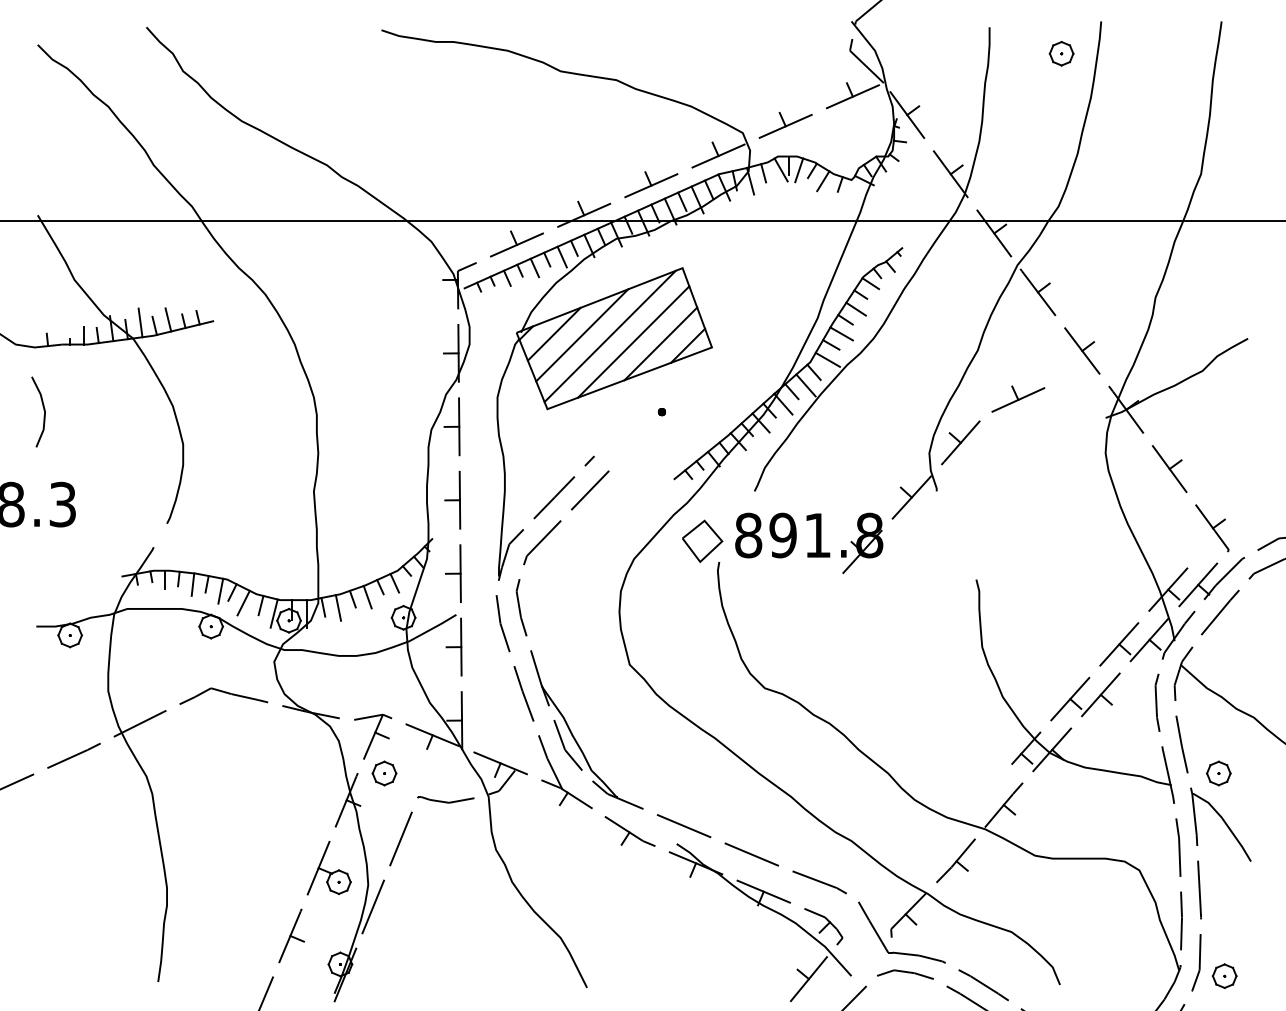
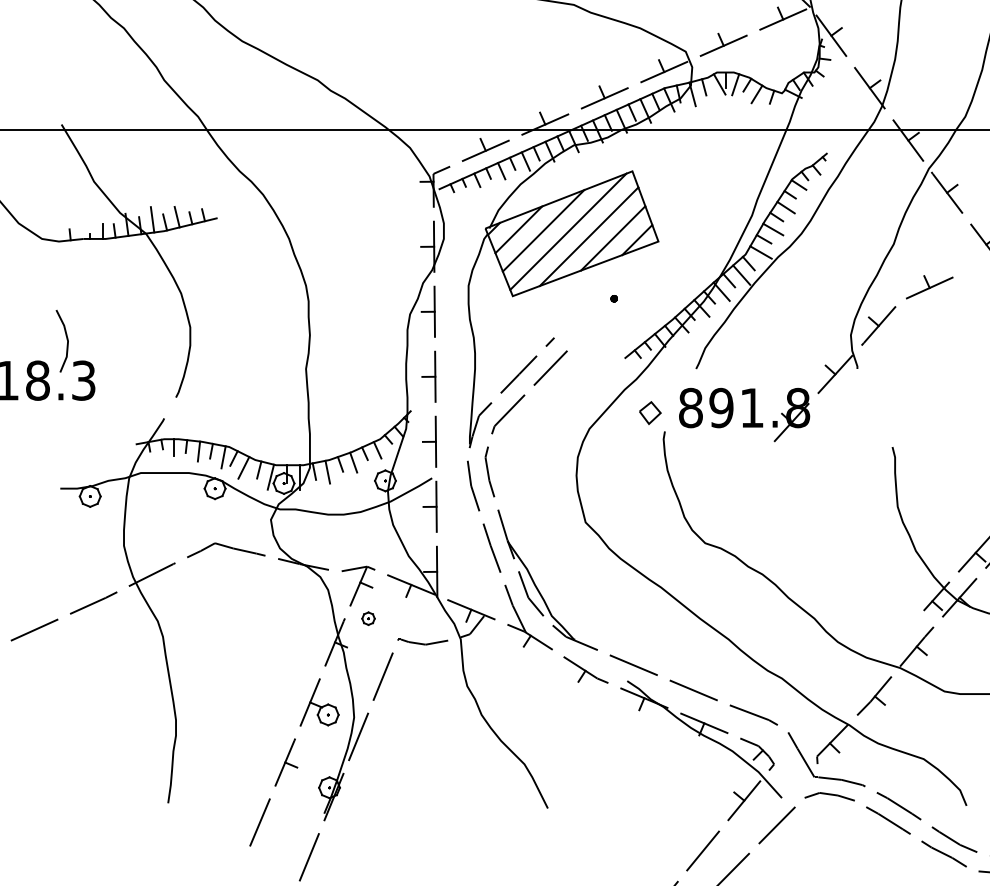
line: (43, 410) -> (66, 339), moved
part: (702, 540) -> (650, 412), size x0.6
part: (384, 773) -> (368, 618), size x0.6

